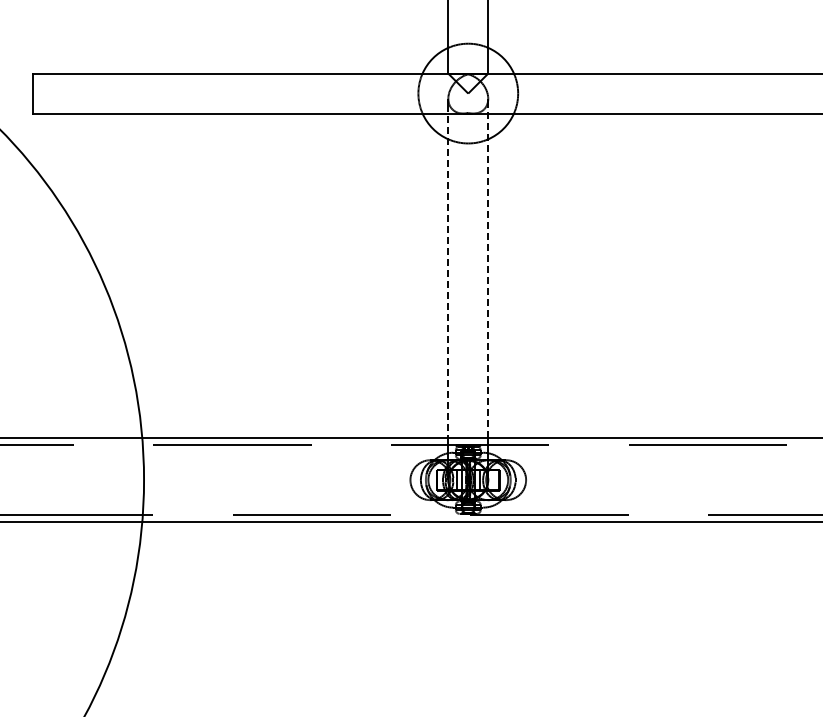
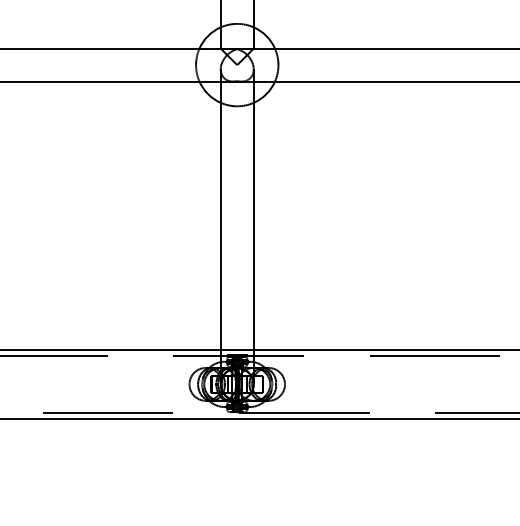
line: (488, 271) -> (253, 212), dashed -> solid
line: (448, 272) -> (220, 212), dashed -> solid

